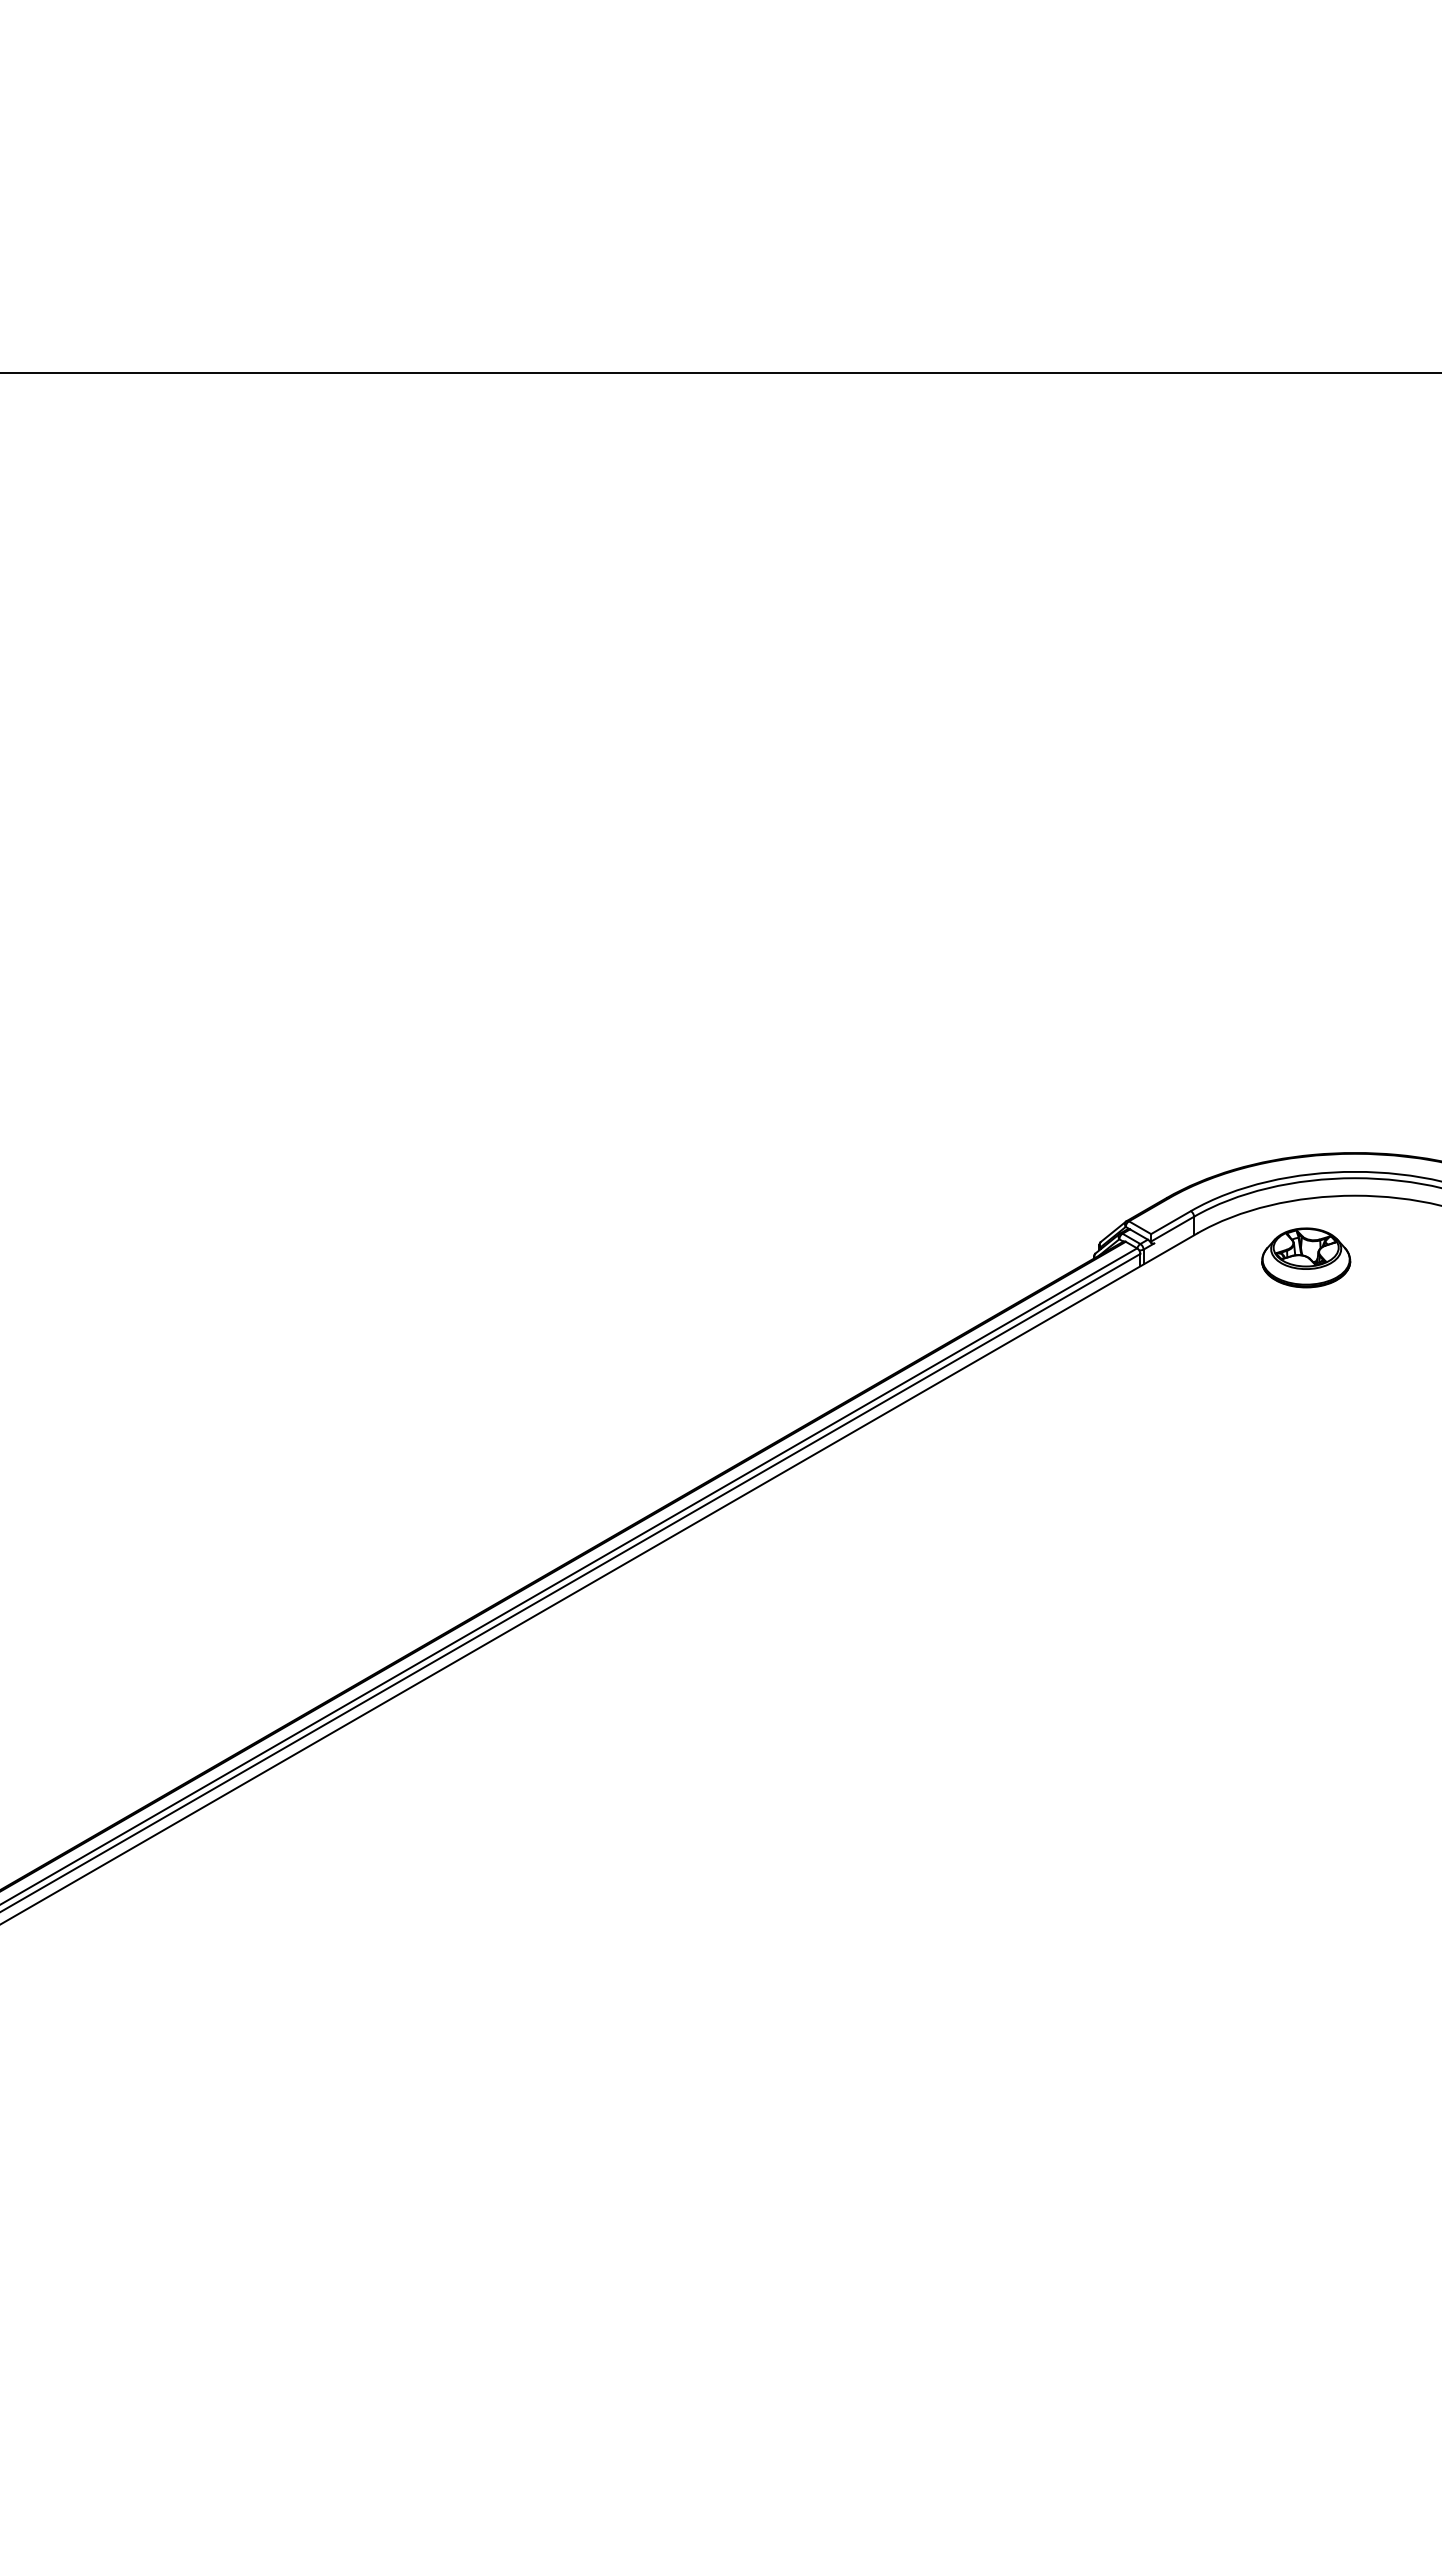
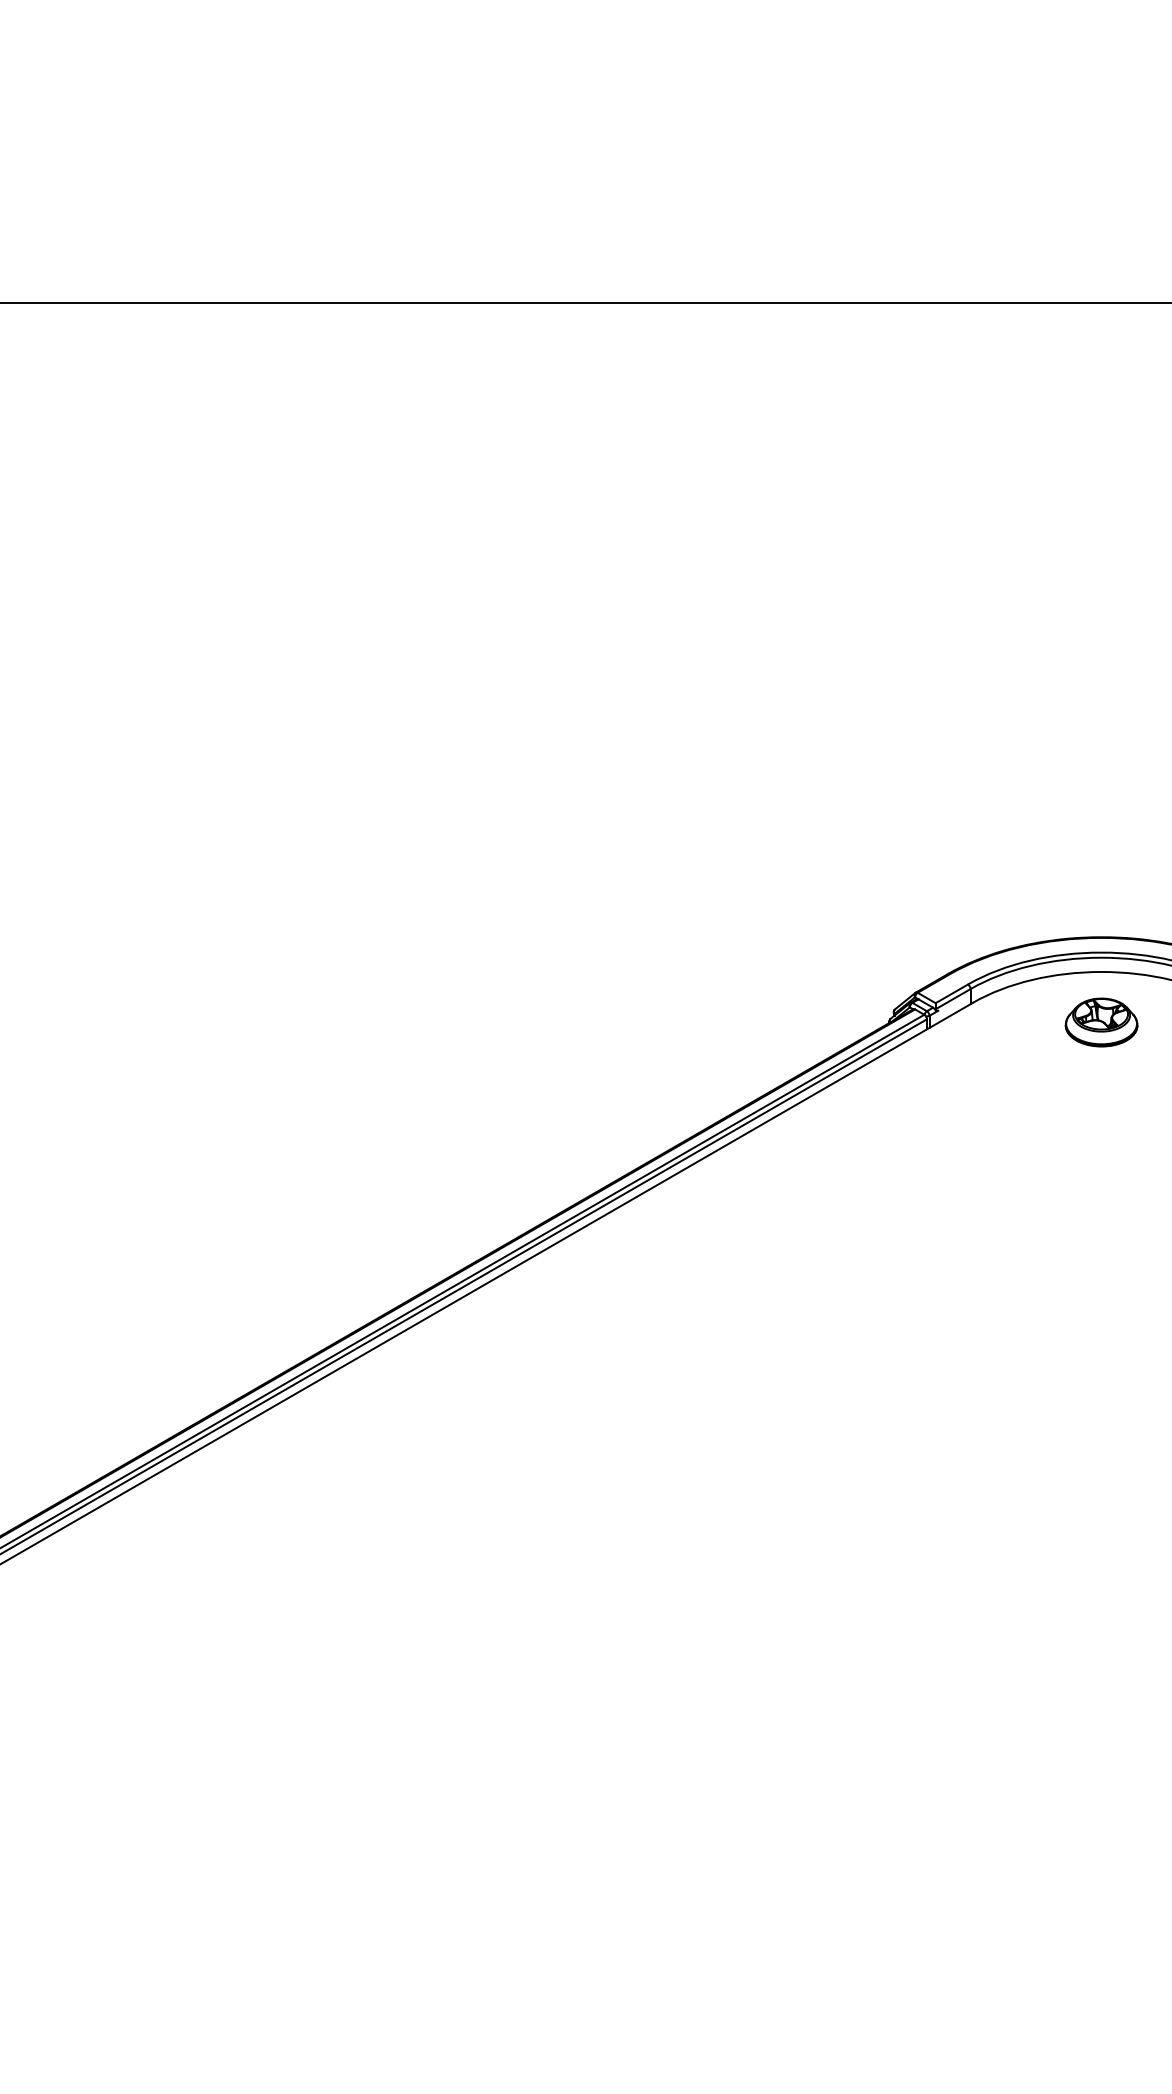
part: (1306, 1257) -> (1101, 1022), moved

